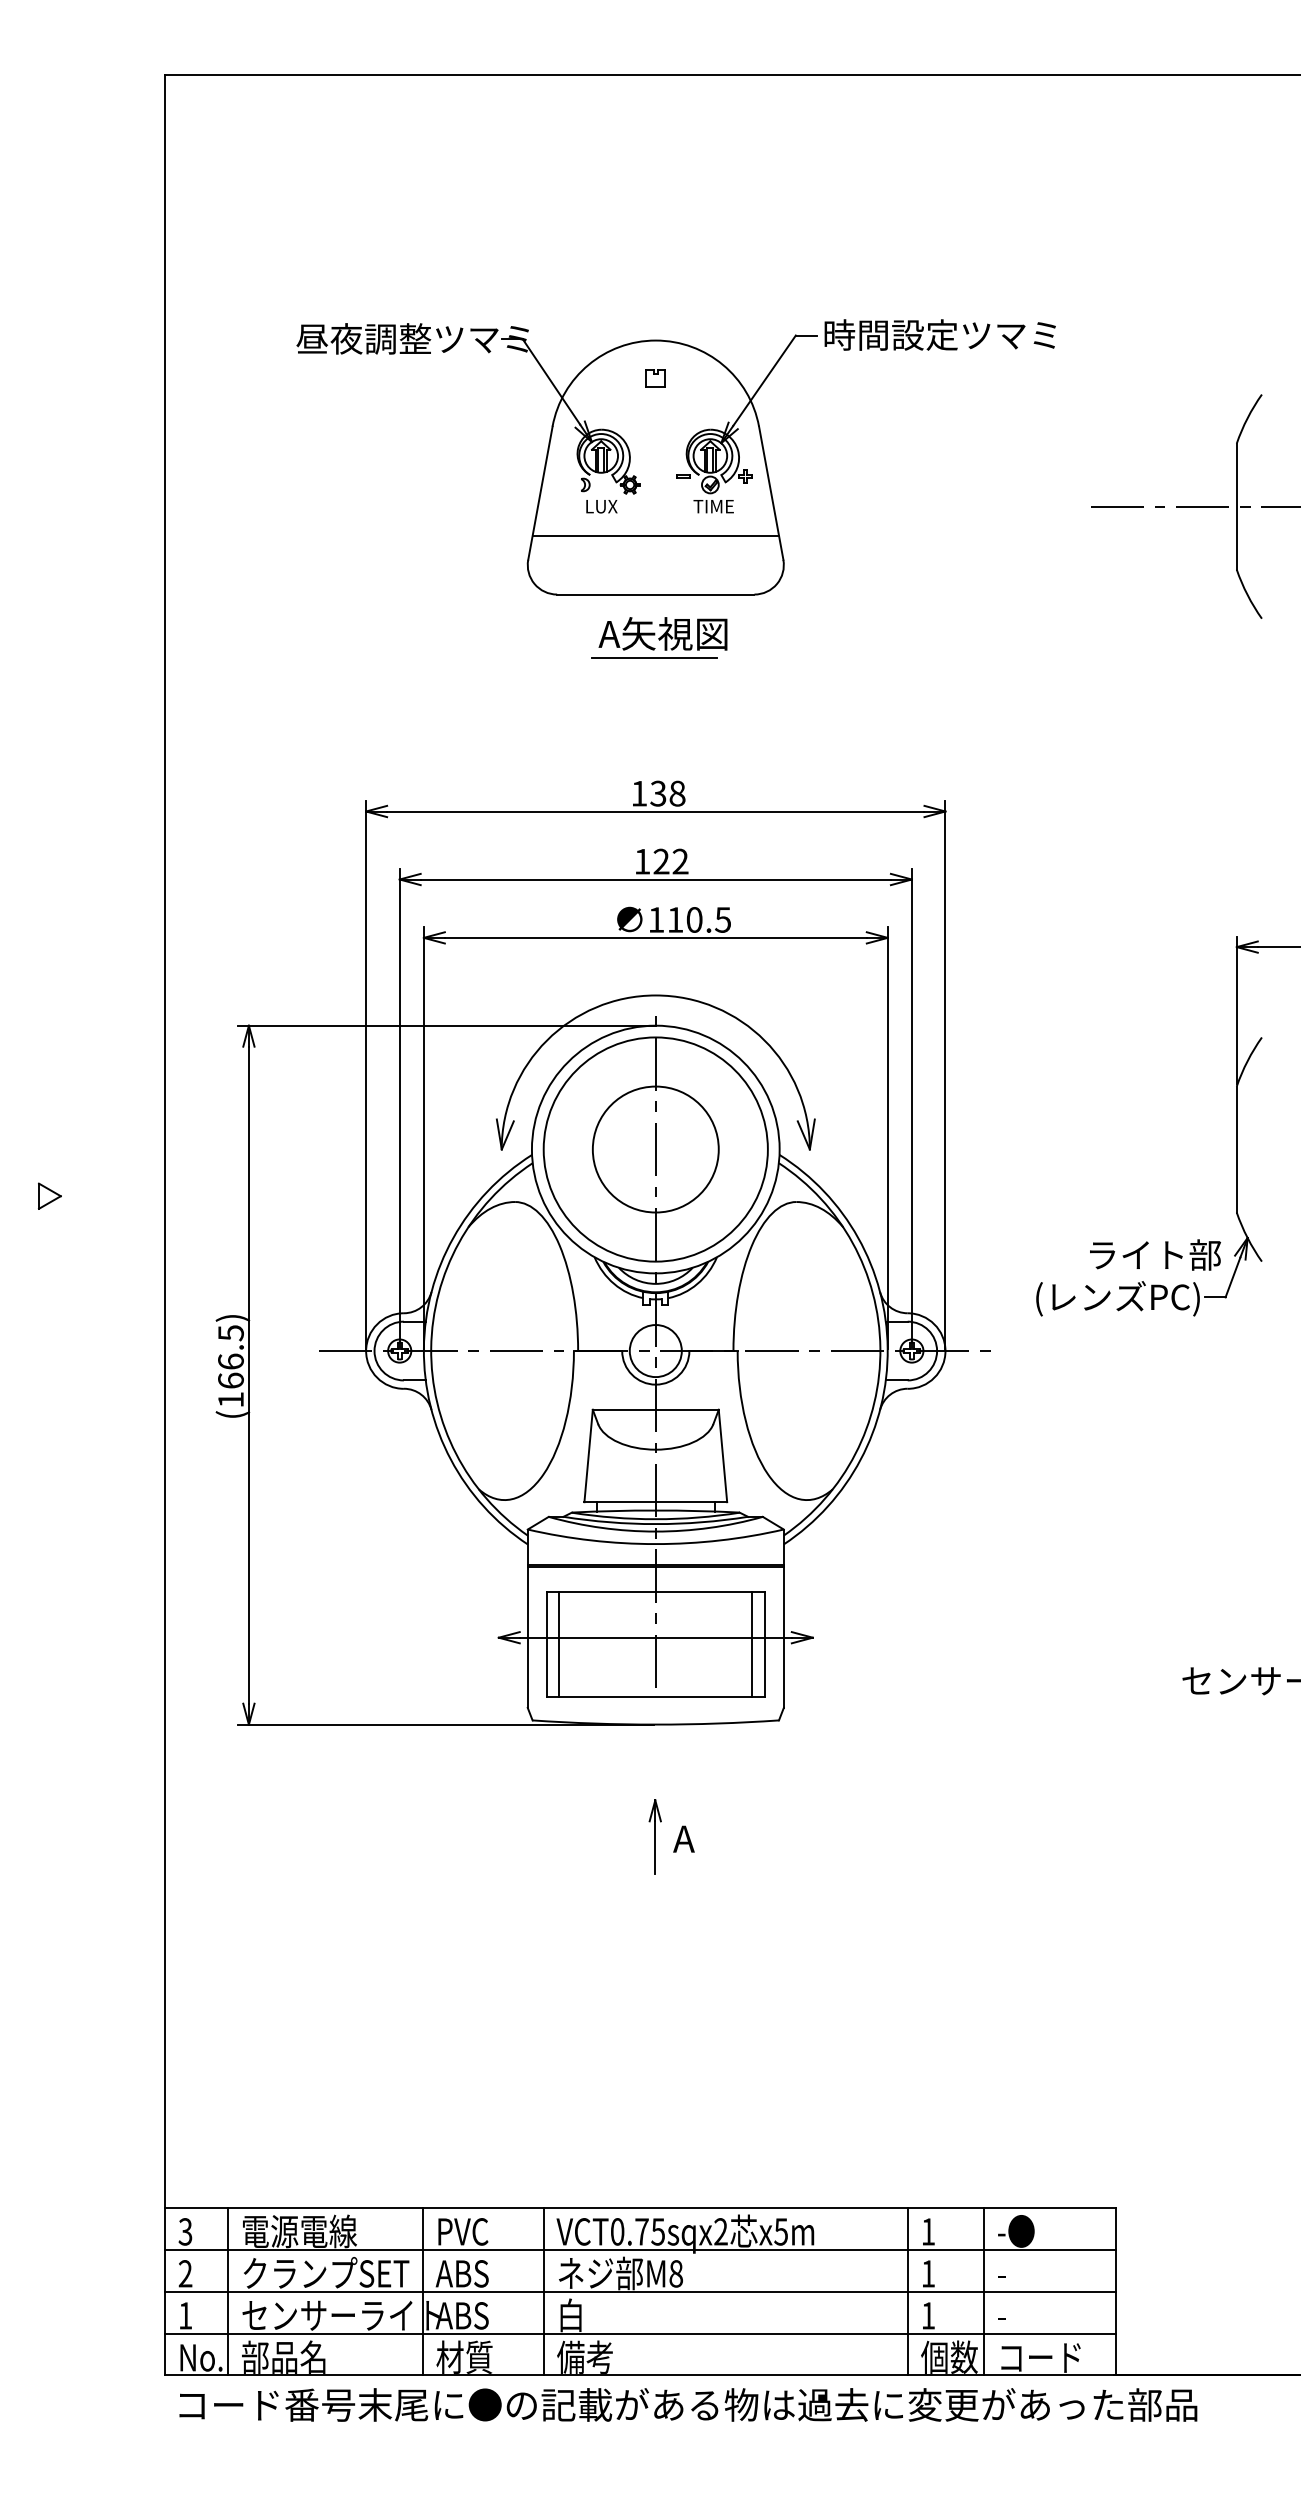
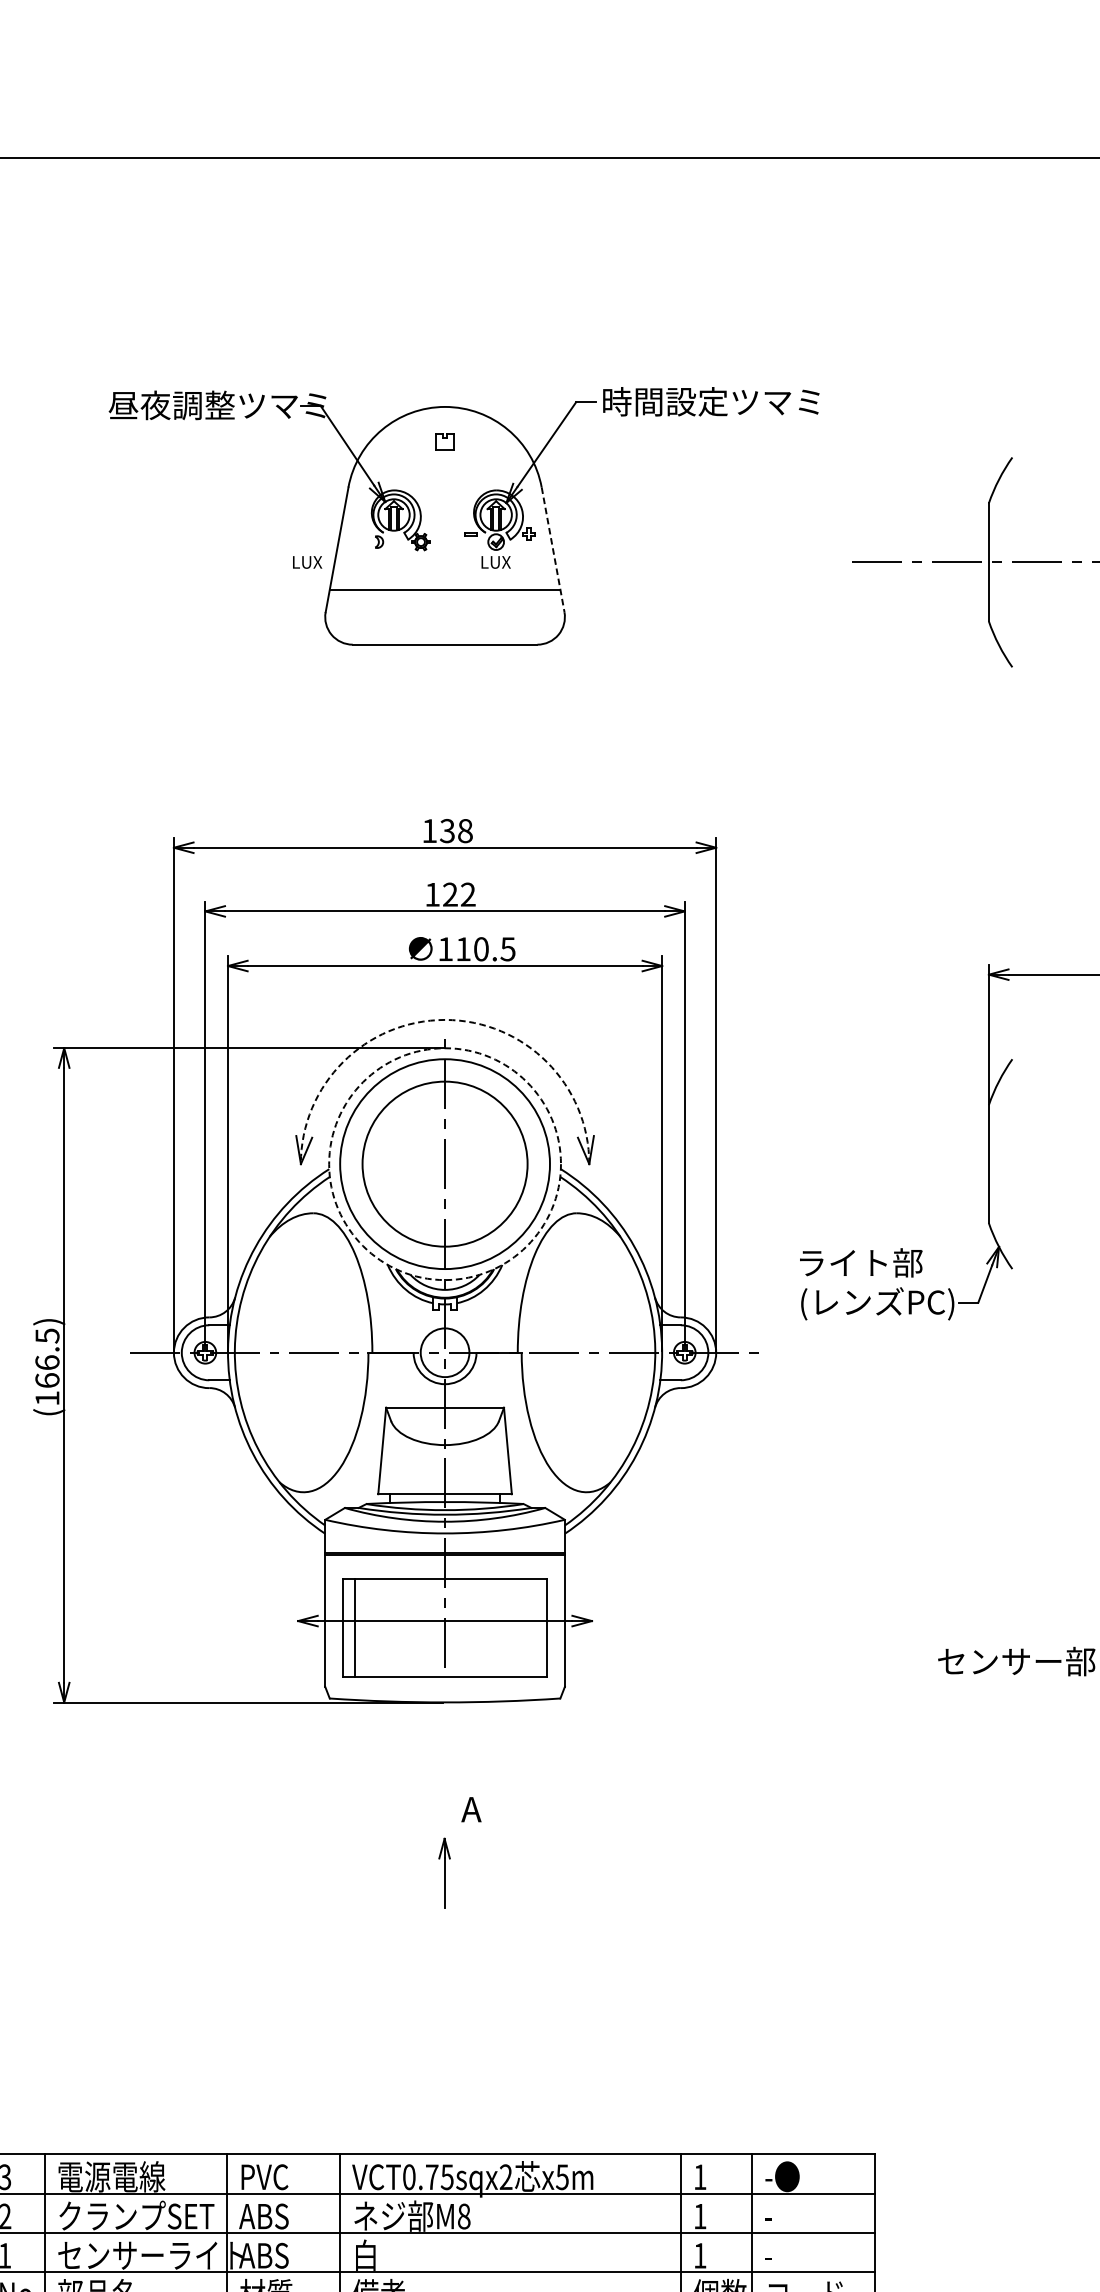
line: (771, 493) -> (553, 550), solid -> dashed
text: (601, 506) -> (307, 562), moved
text: (713, 506) -> (499, 562), TIME -> LUX
part: (659, 637) -> (448, 684), removed
arc: (655, 995) -> (444, 1019), solid -> dashed
circle: (655, 1149) -> (444, 1164), size x1.4
circle: (655, 1149) -> (444, 1164), solid -> dashed
text: (1155, 1254) -> (861, 1262), moved
line: (752, 1644) -> (535, 1627), removed
part: (654, 1836) -> (443, 1872), moved

